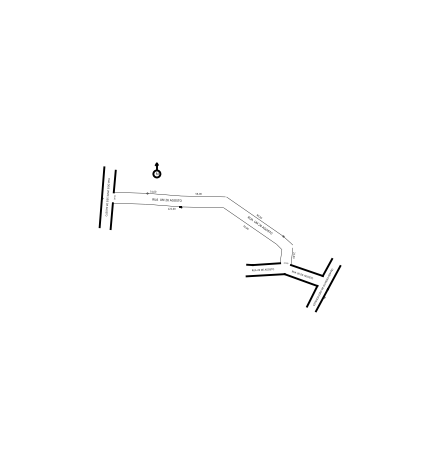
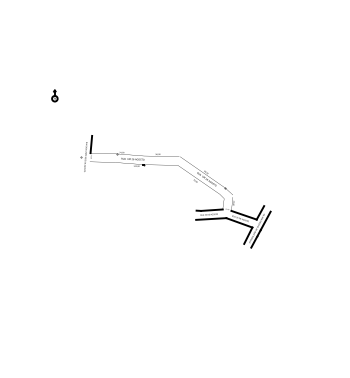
part: (156, 170) -> (54, 95), moved
line: (101, 197) -> (80, 157), removed
line: (111, 216) -> (88, 172), removed

